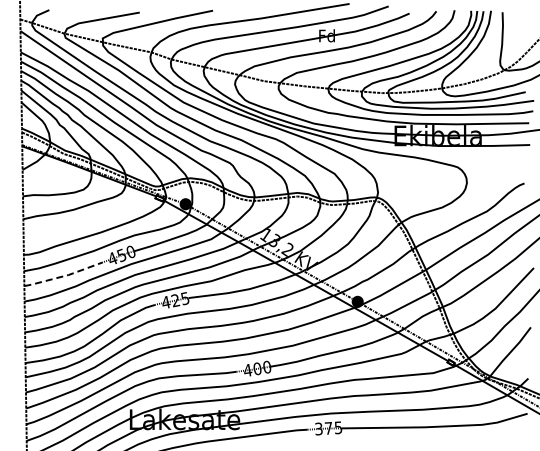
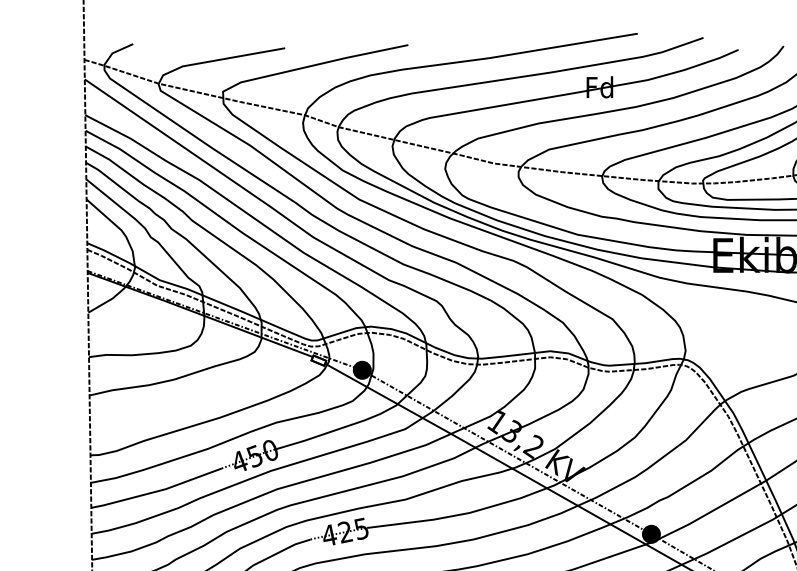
line: (64, 276) -> (158, 491), dashed -> solid

